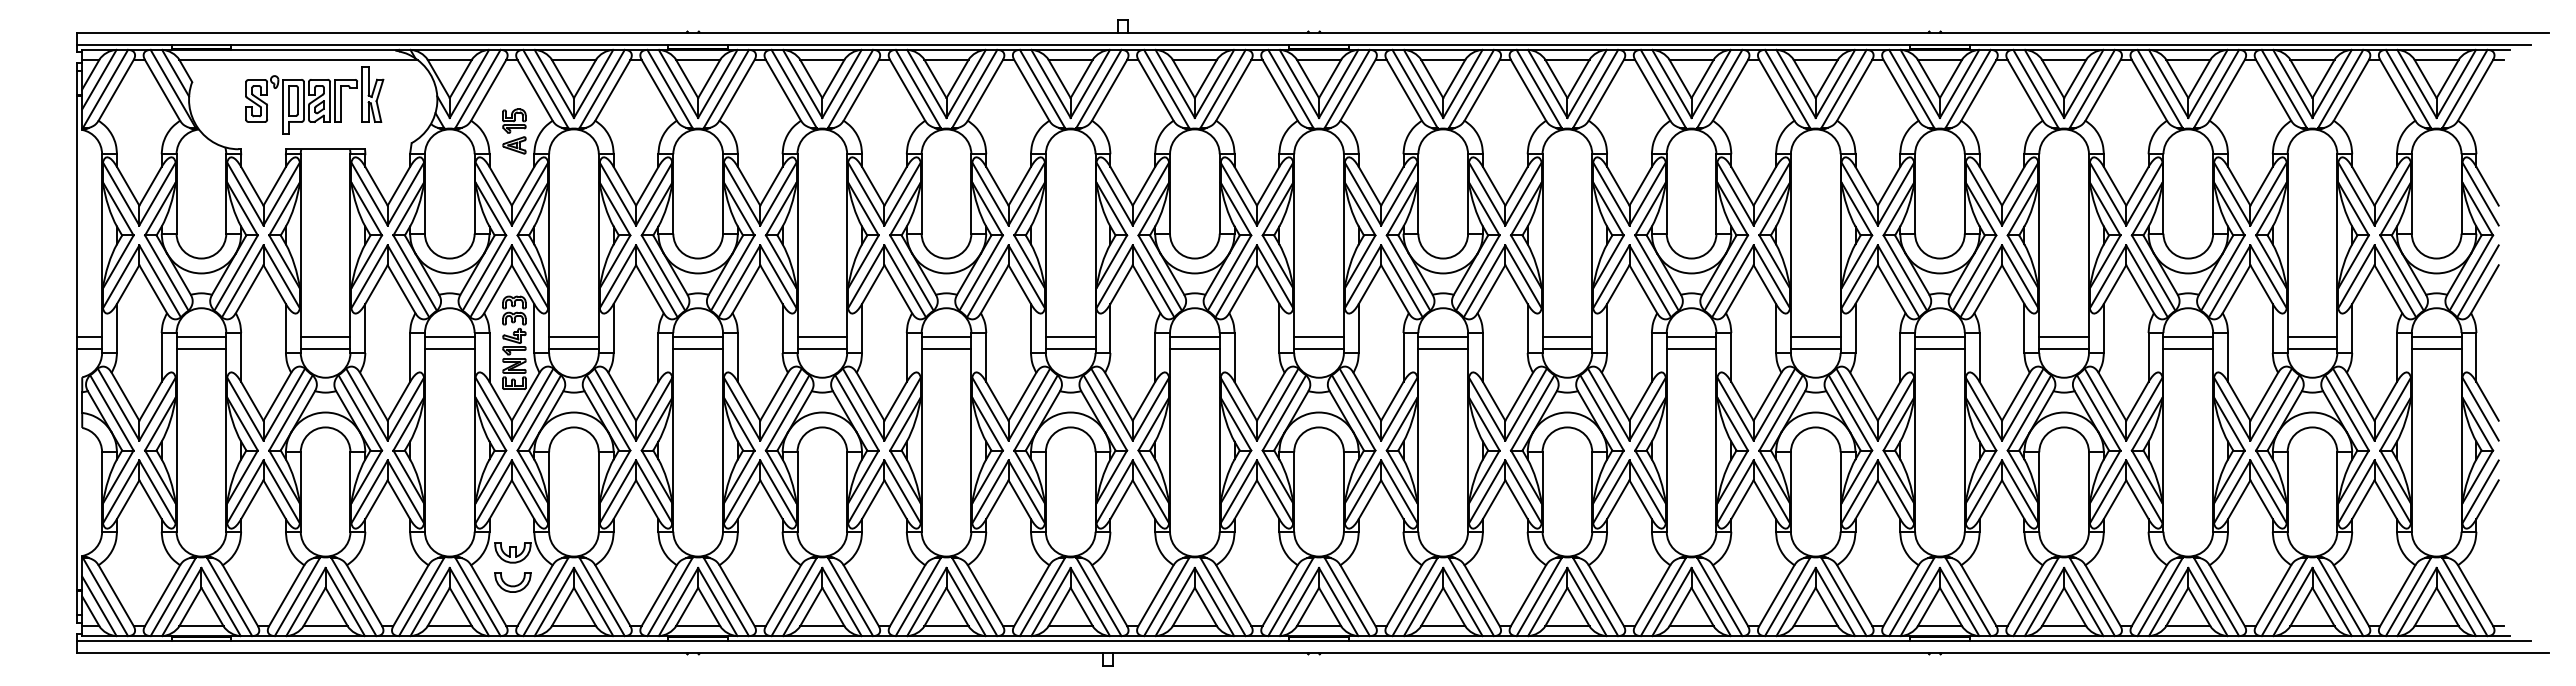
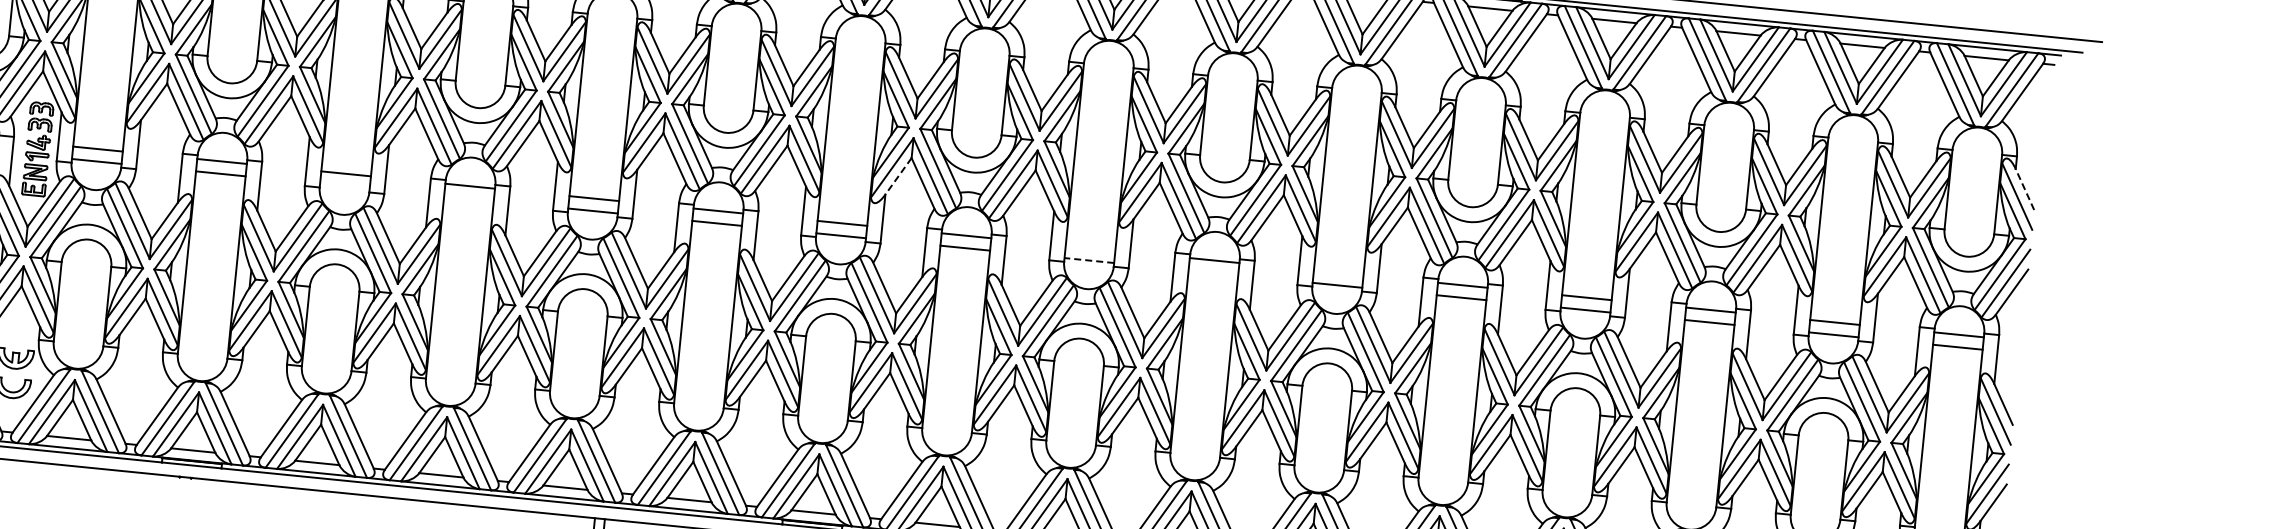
line: (2487, 185) -> (2024, 188), solid -> dashed
line: (1369, 285) -> (897, 177), solid -> dashed
line: (1567, 336) -> (1090, 247), removed
line: (1815, 336) -> (1338, 272), removed
line: (822, 349) -> (345, 186), removed
line: (946, 349) -> (468, 198), removed
line: (1567, 349) -> (1089, 260), solid -> dashed
line: (1691, 349) -> (1213, 273), removed

